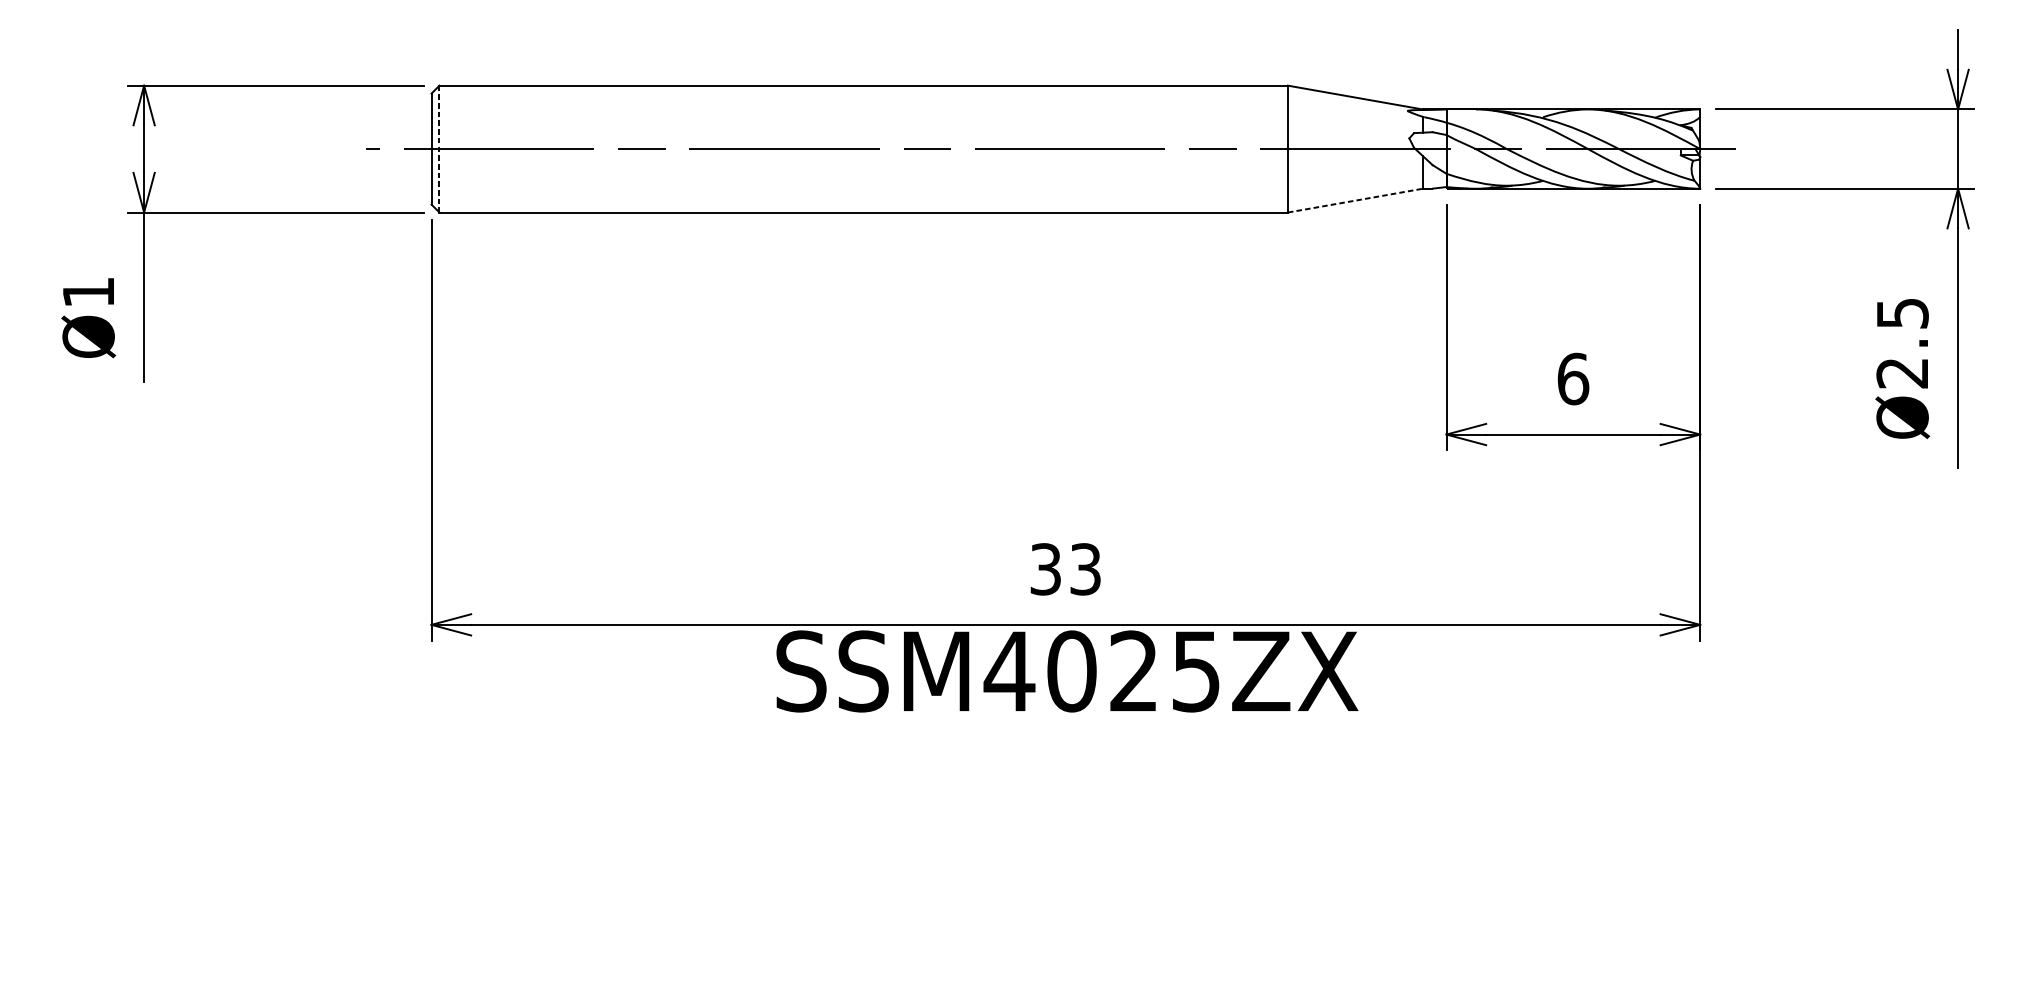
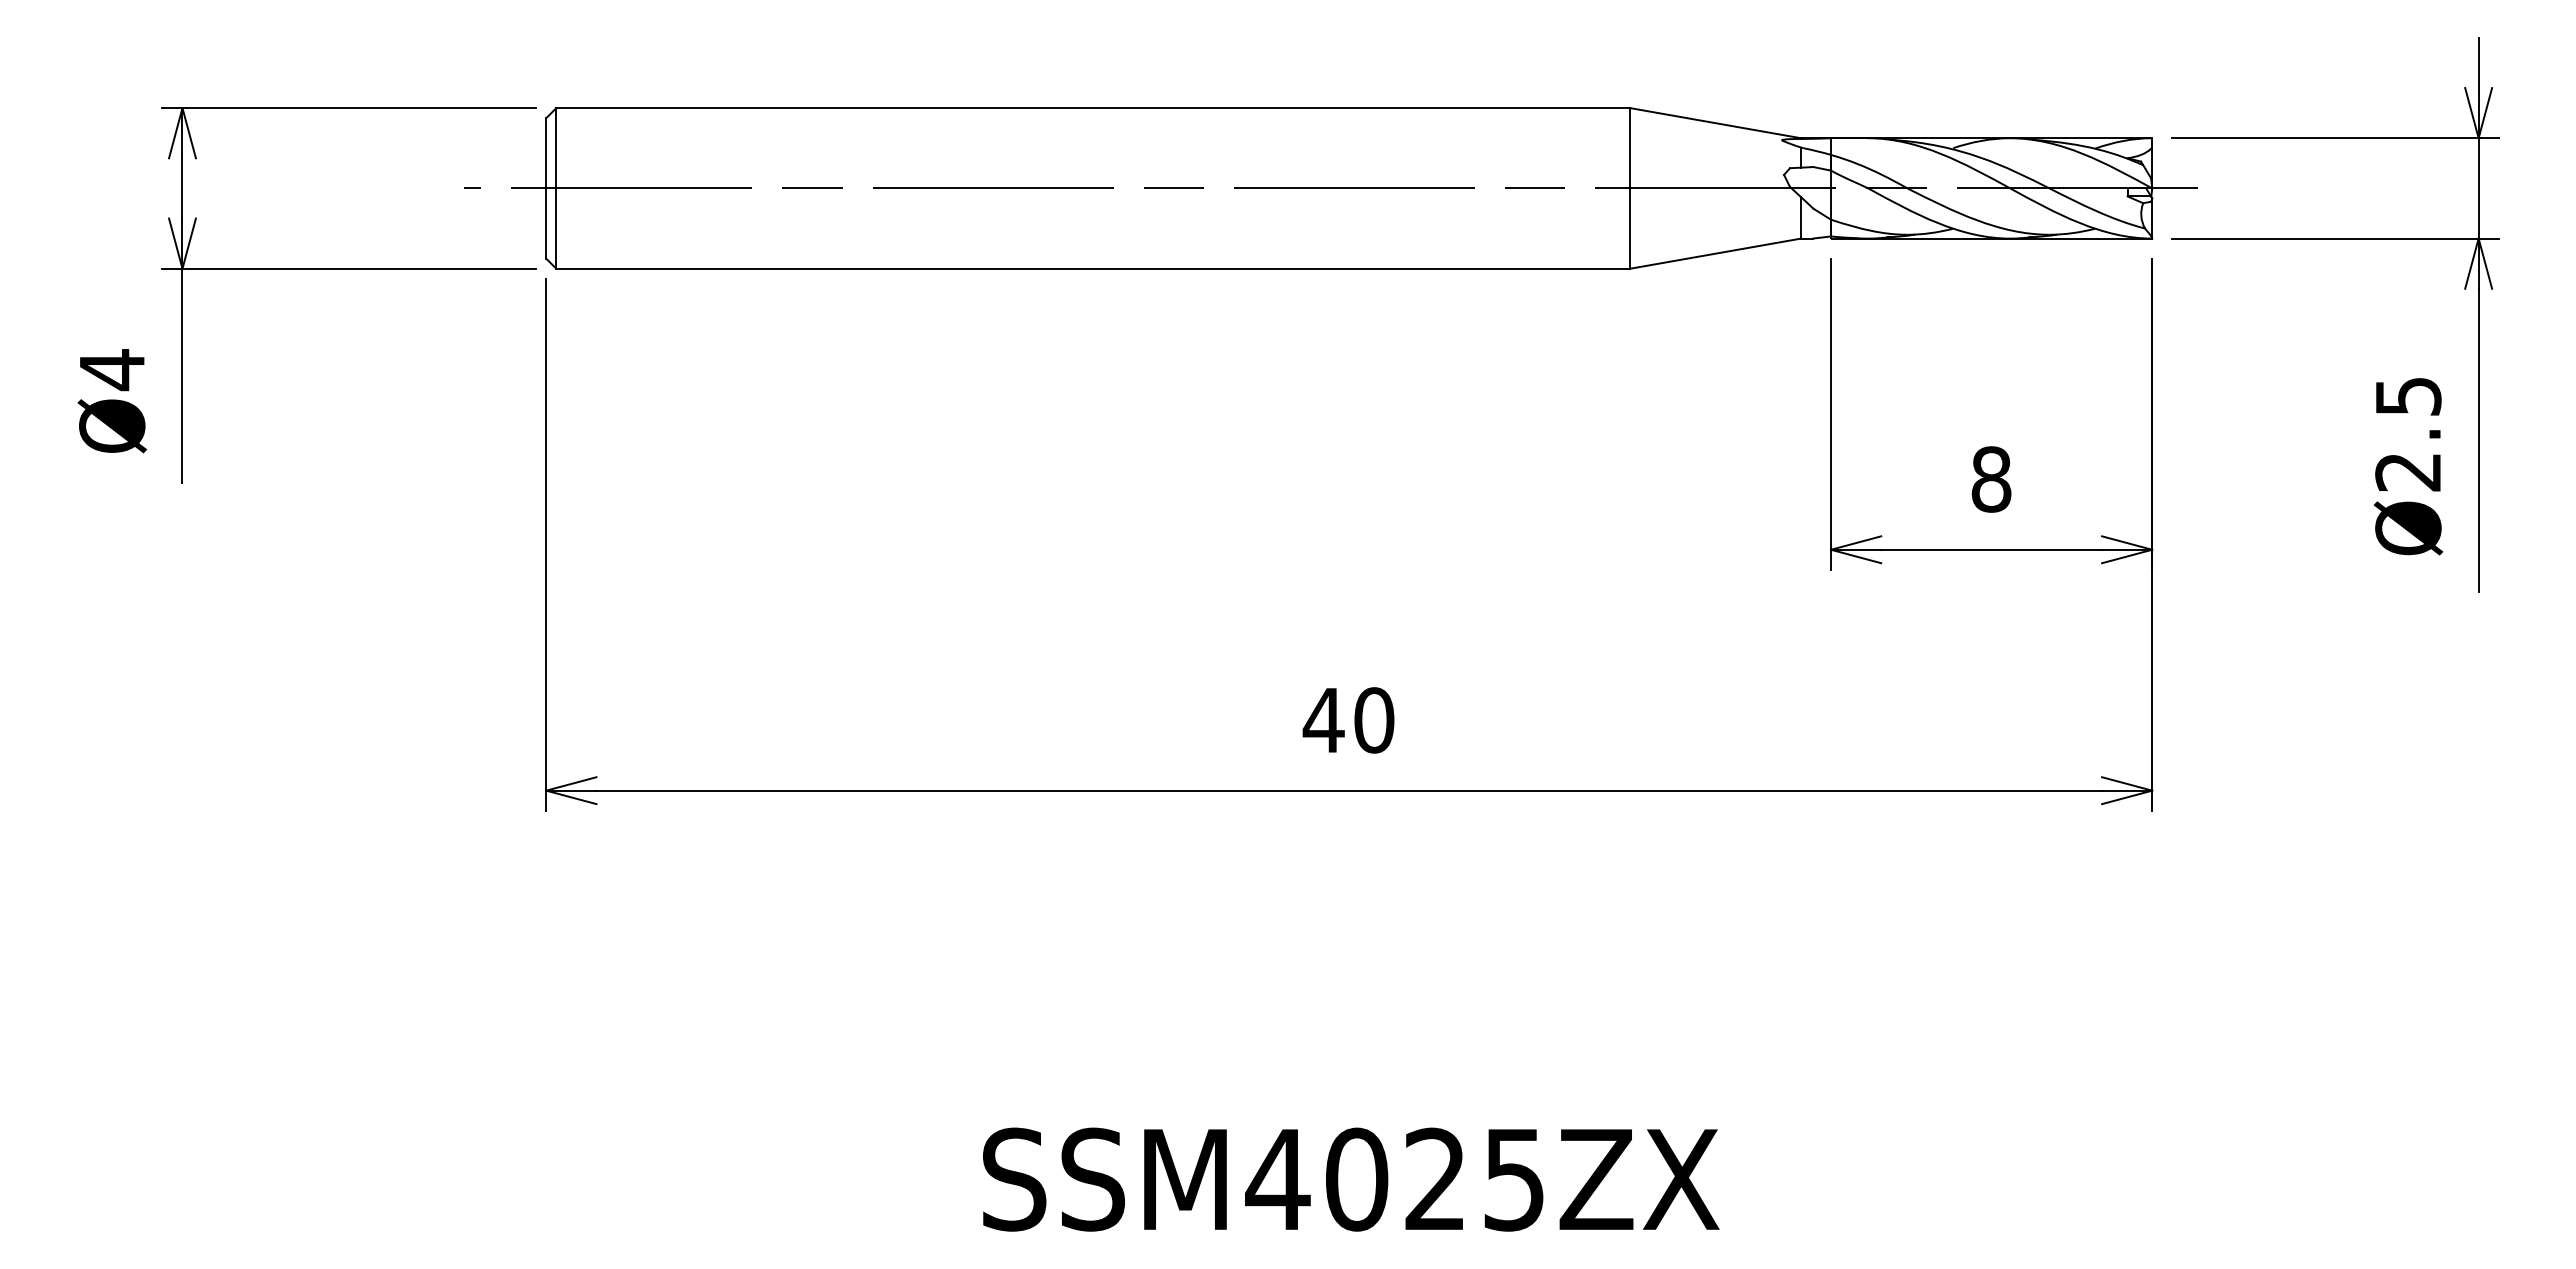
line: (439, 149) -> (556, 188), dashed -> solid
line: (1355, 200) -> (1715, 253), dashed -> solid
text: (88, 292) -> (112, 370), Ø1 -> Ø4
text: (1573, 379) -> (1991, 479), 6 -> 8
text: (1065, 569) -> (1348, 720), 33 -> 40
text: (1067, 671) -> (1351, 1179), moved

